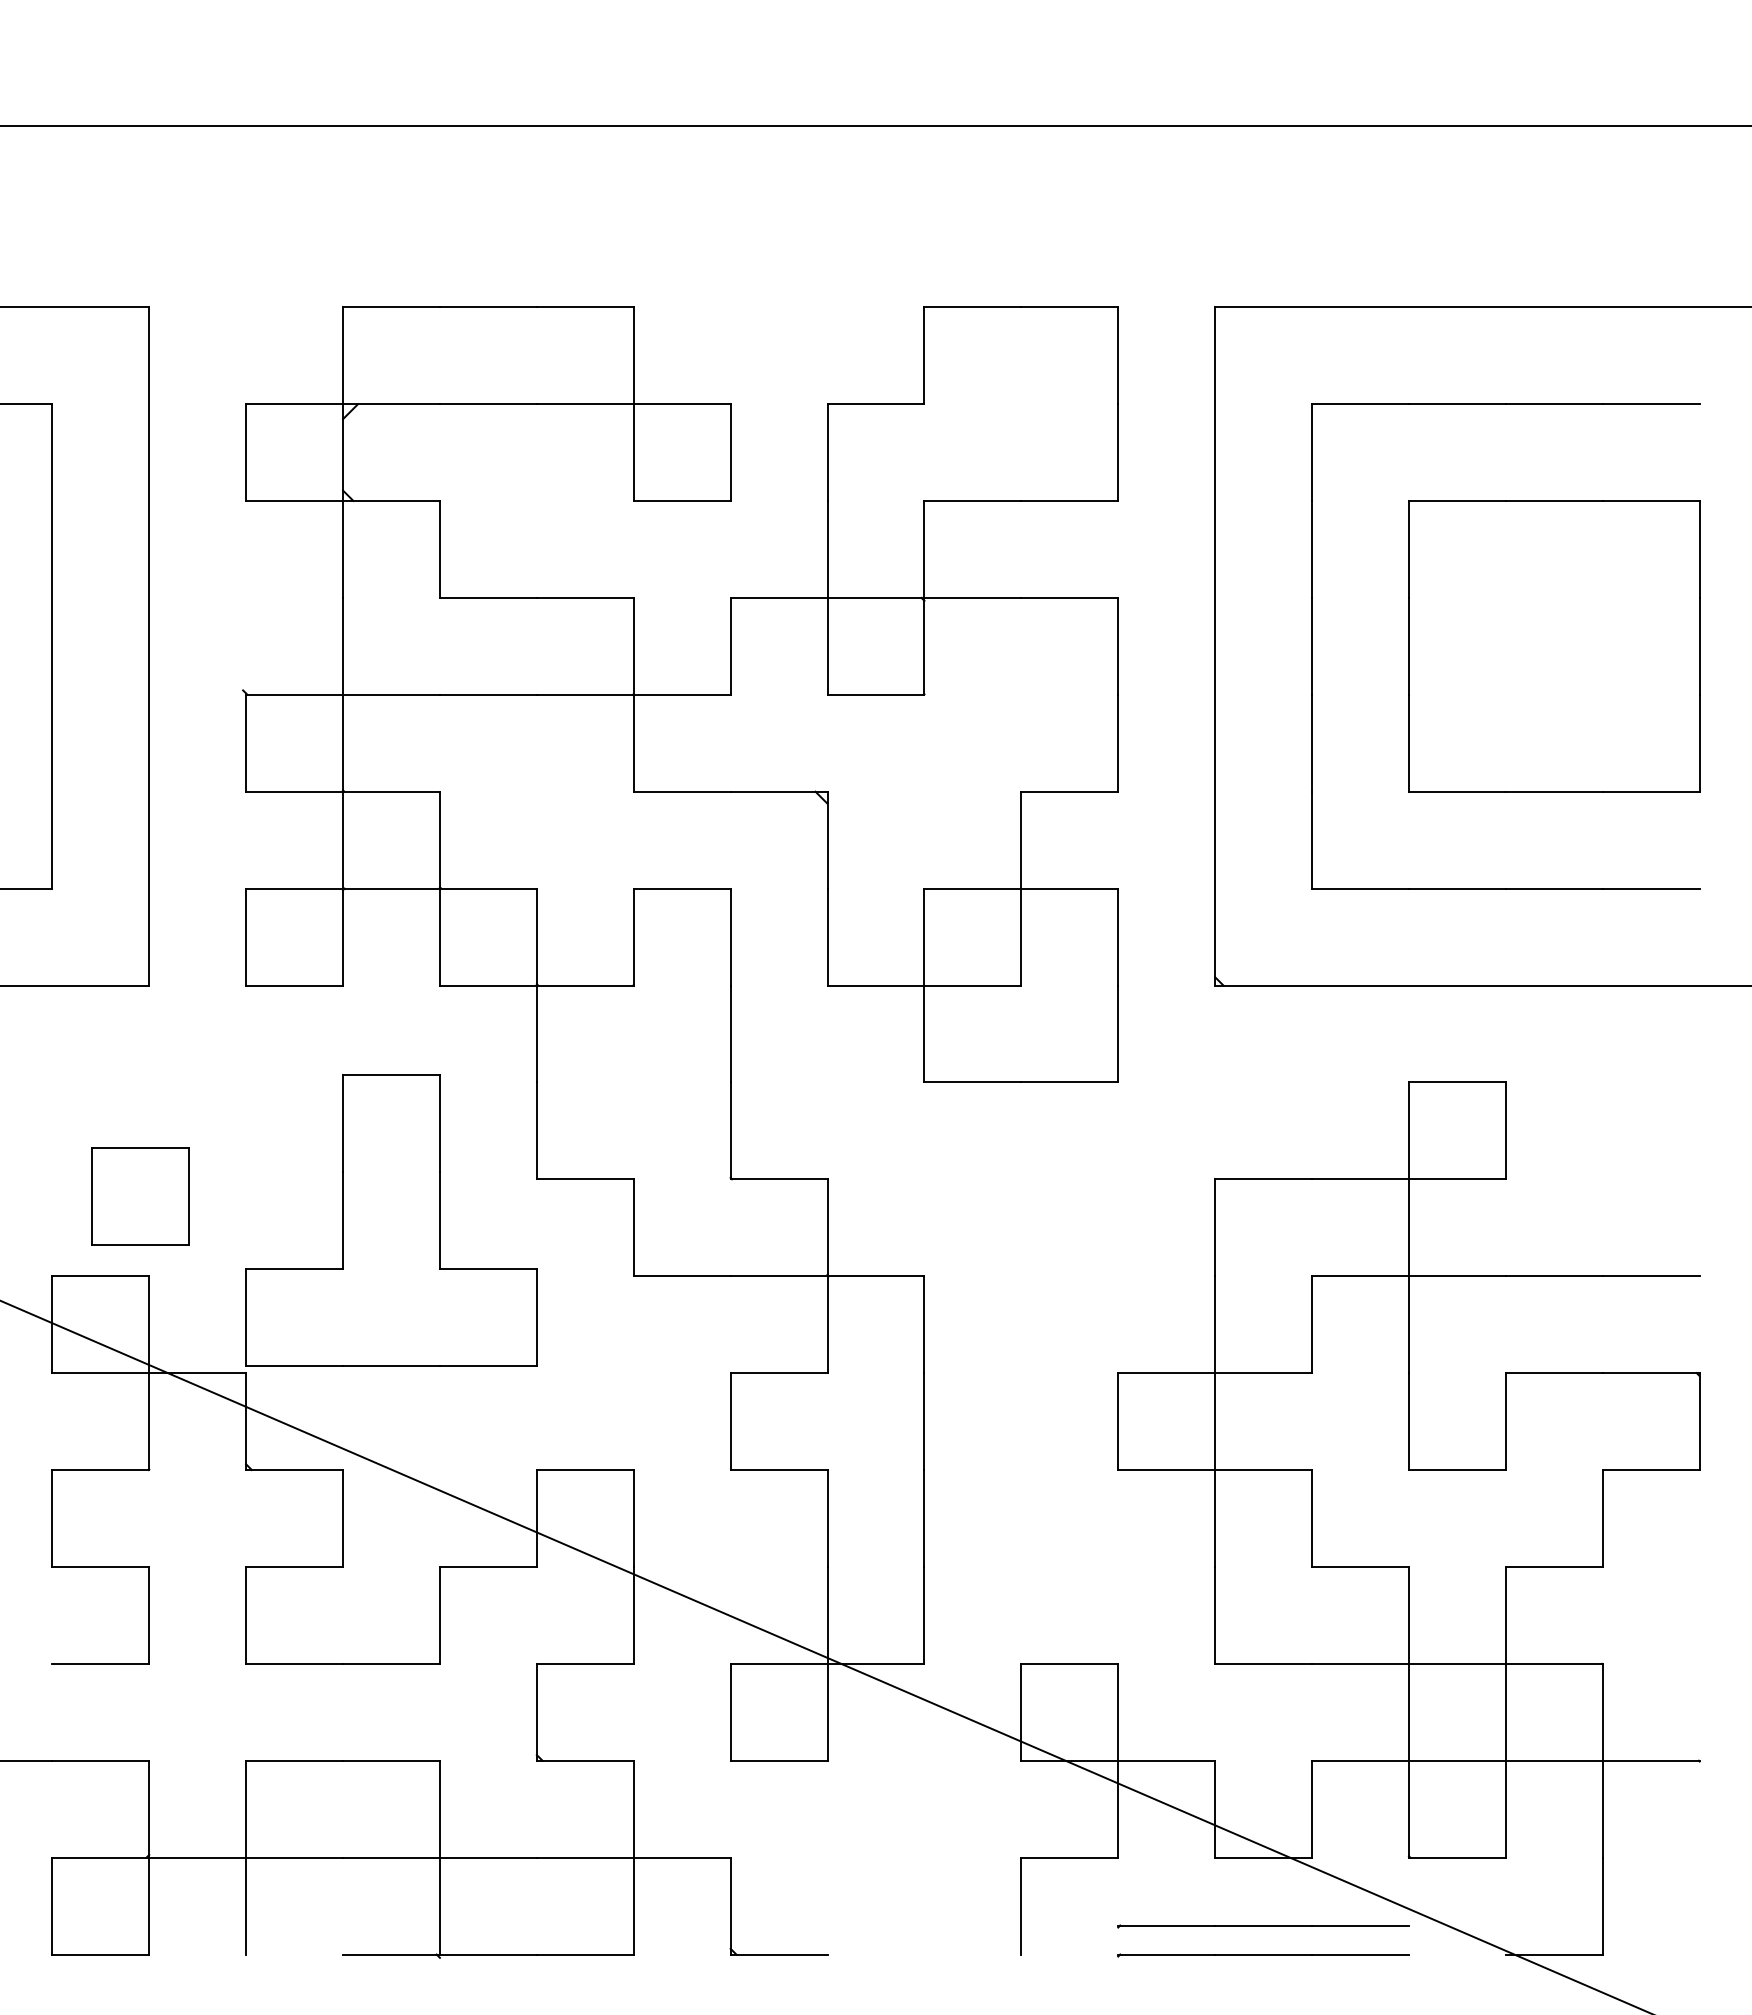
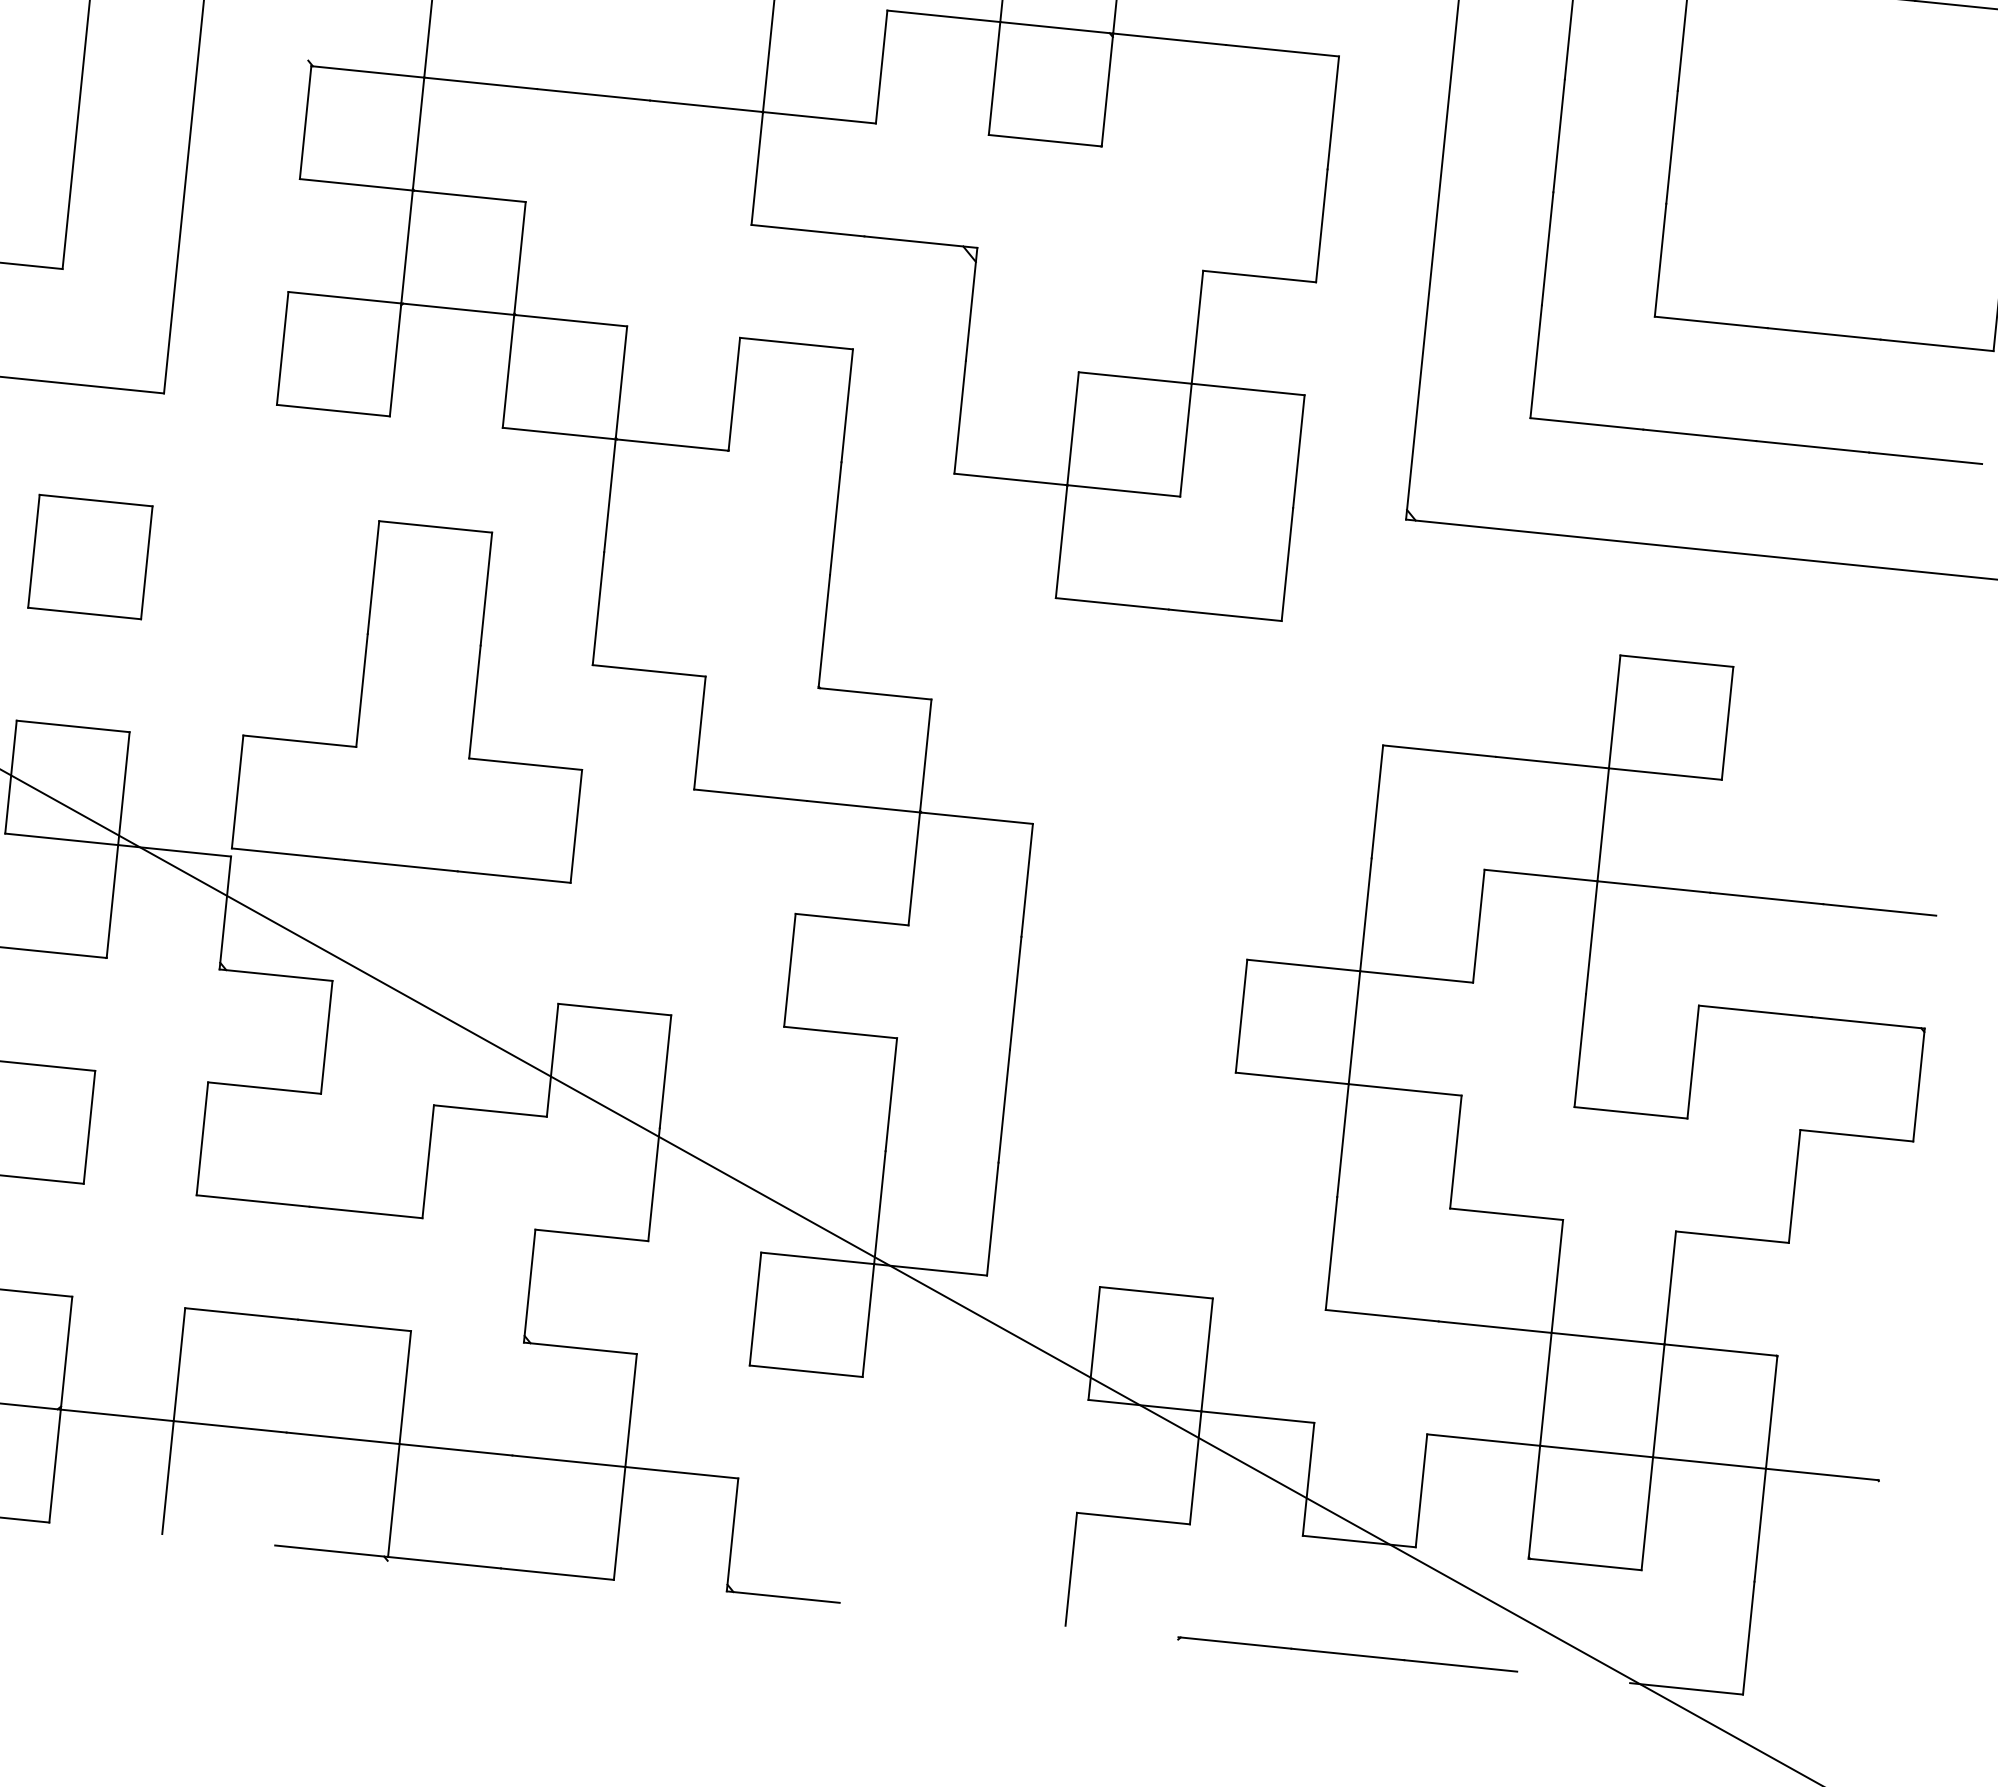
part: (140, 1196) -> (90, 556), moved
part: (1263, 1926) -> (1351, 1621), removed

